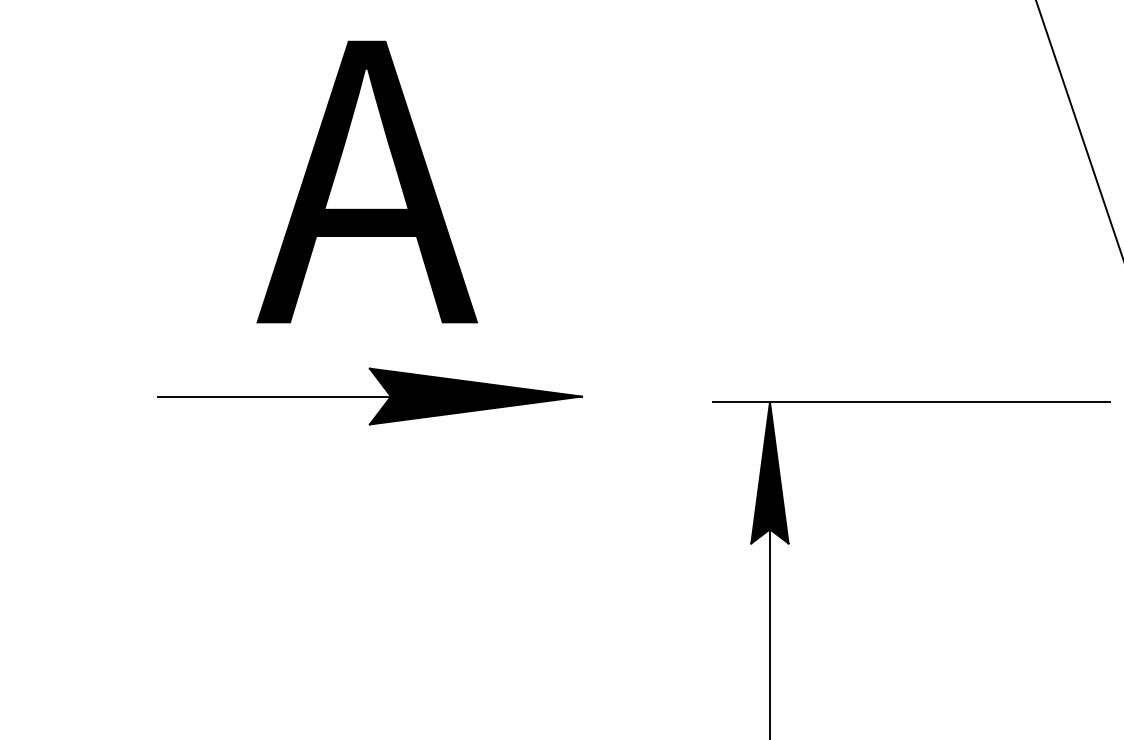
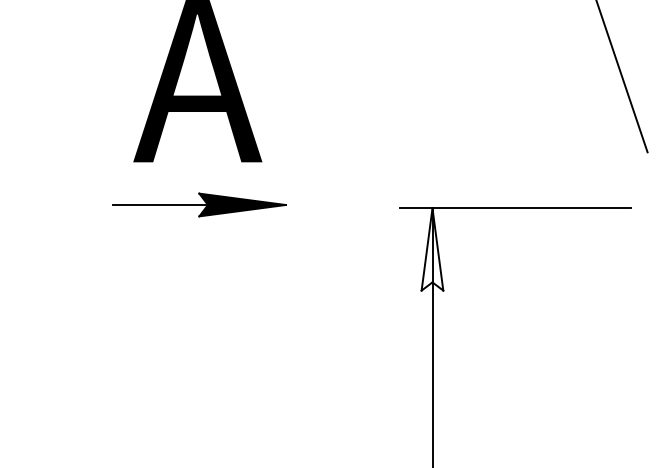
part: (370, 395) -> (199, 204), size x0.7
fill: (769, 472) -> (432, 249), removed

